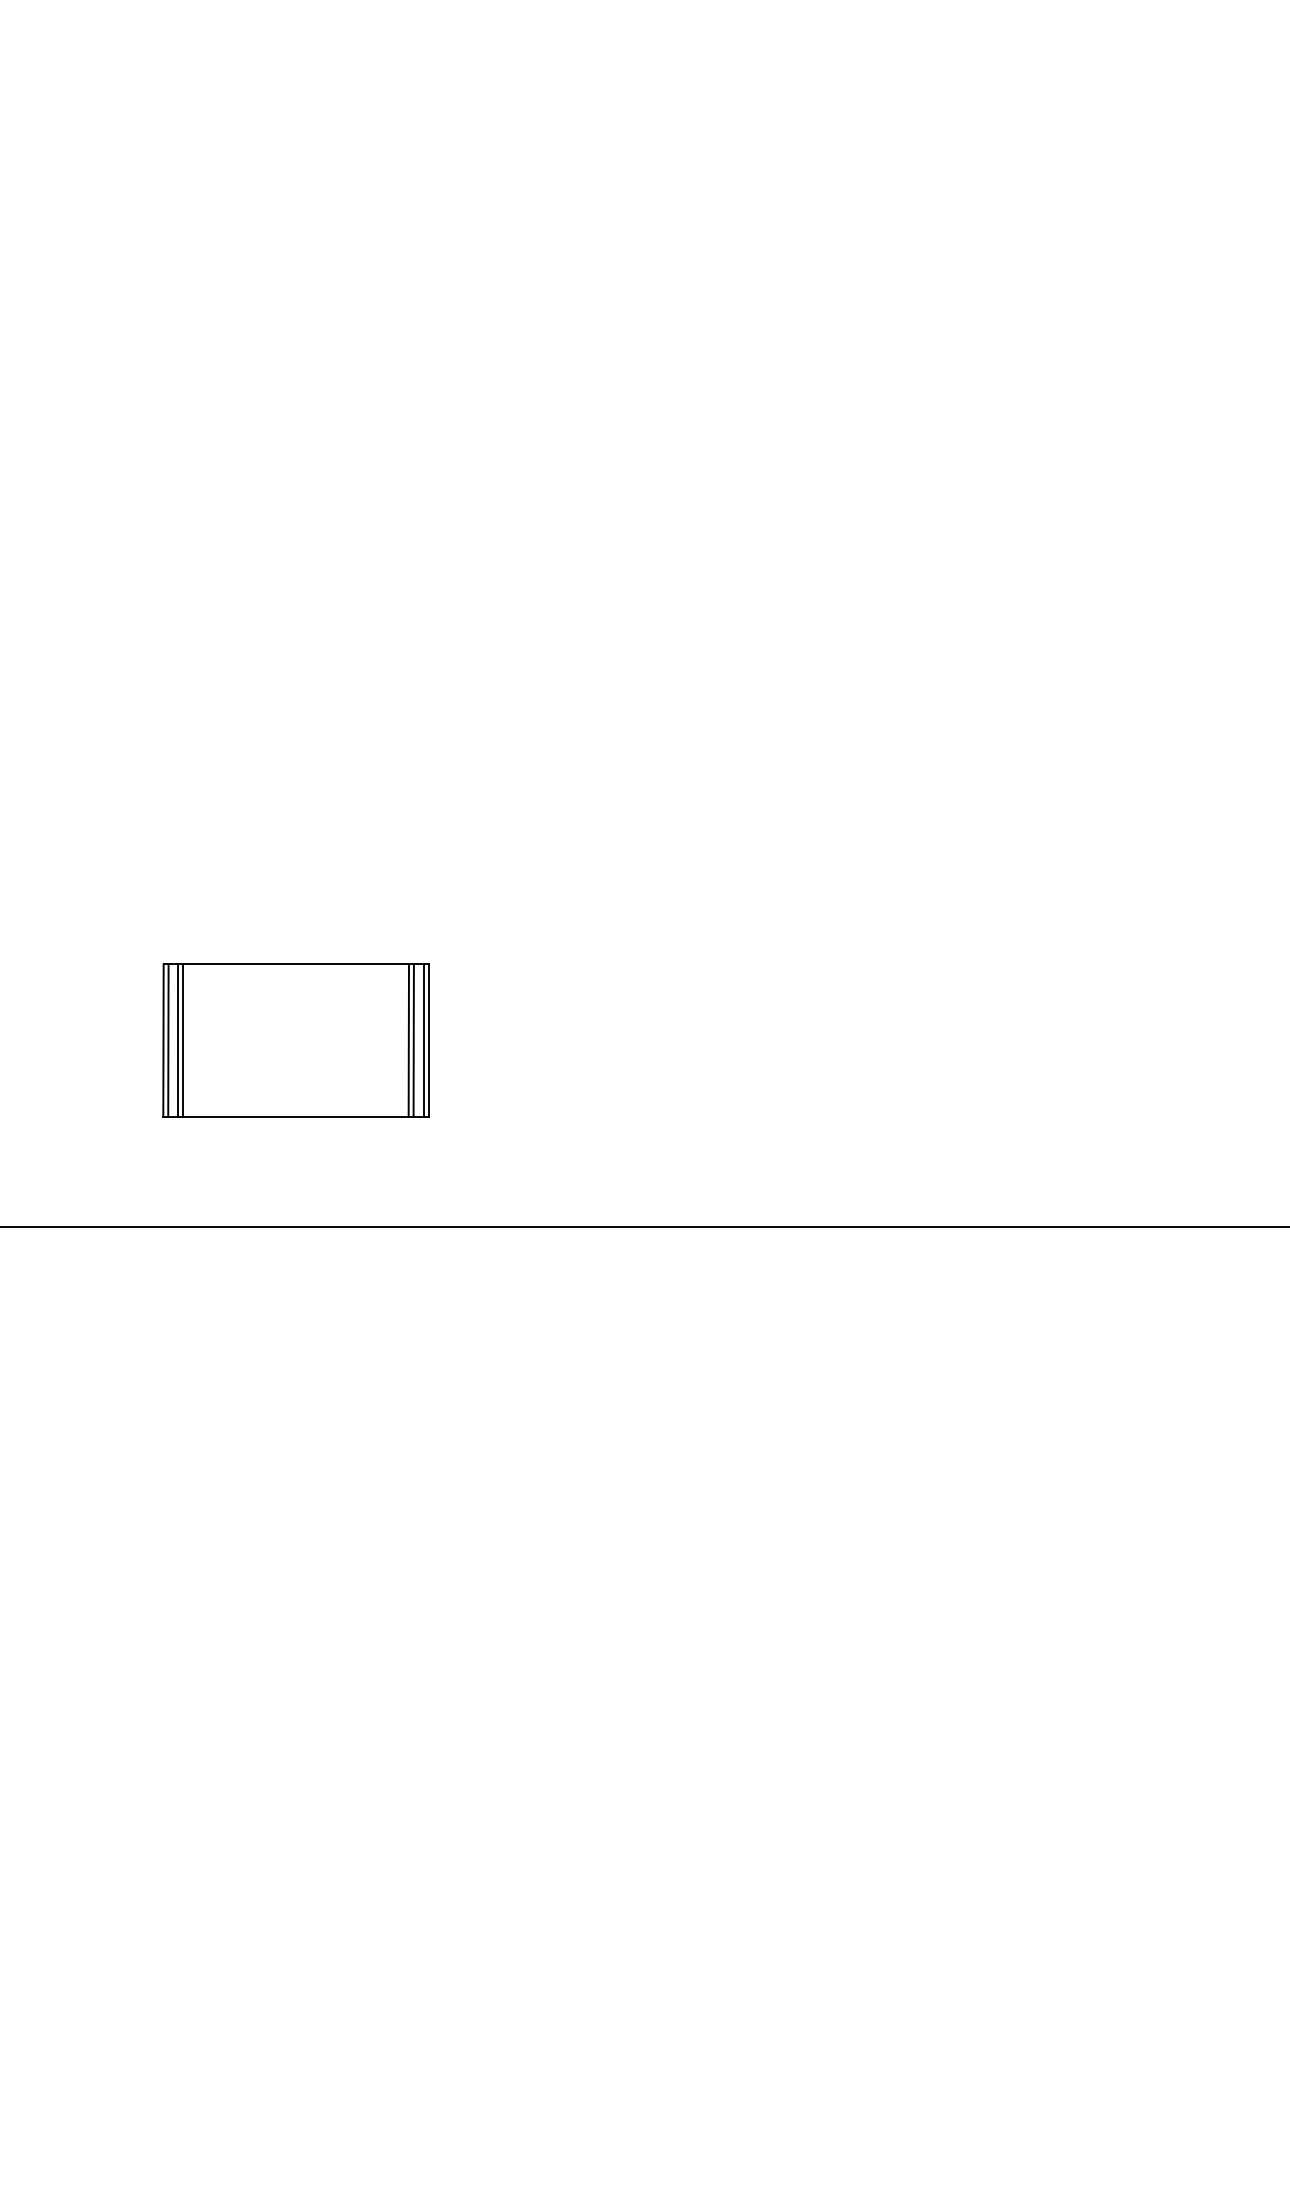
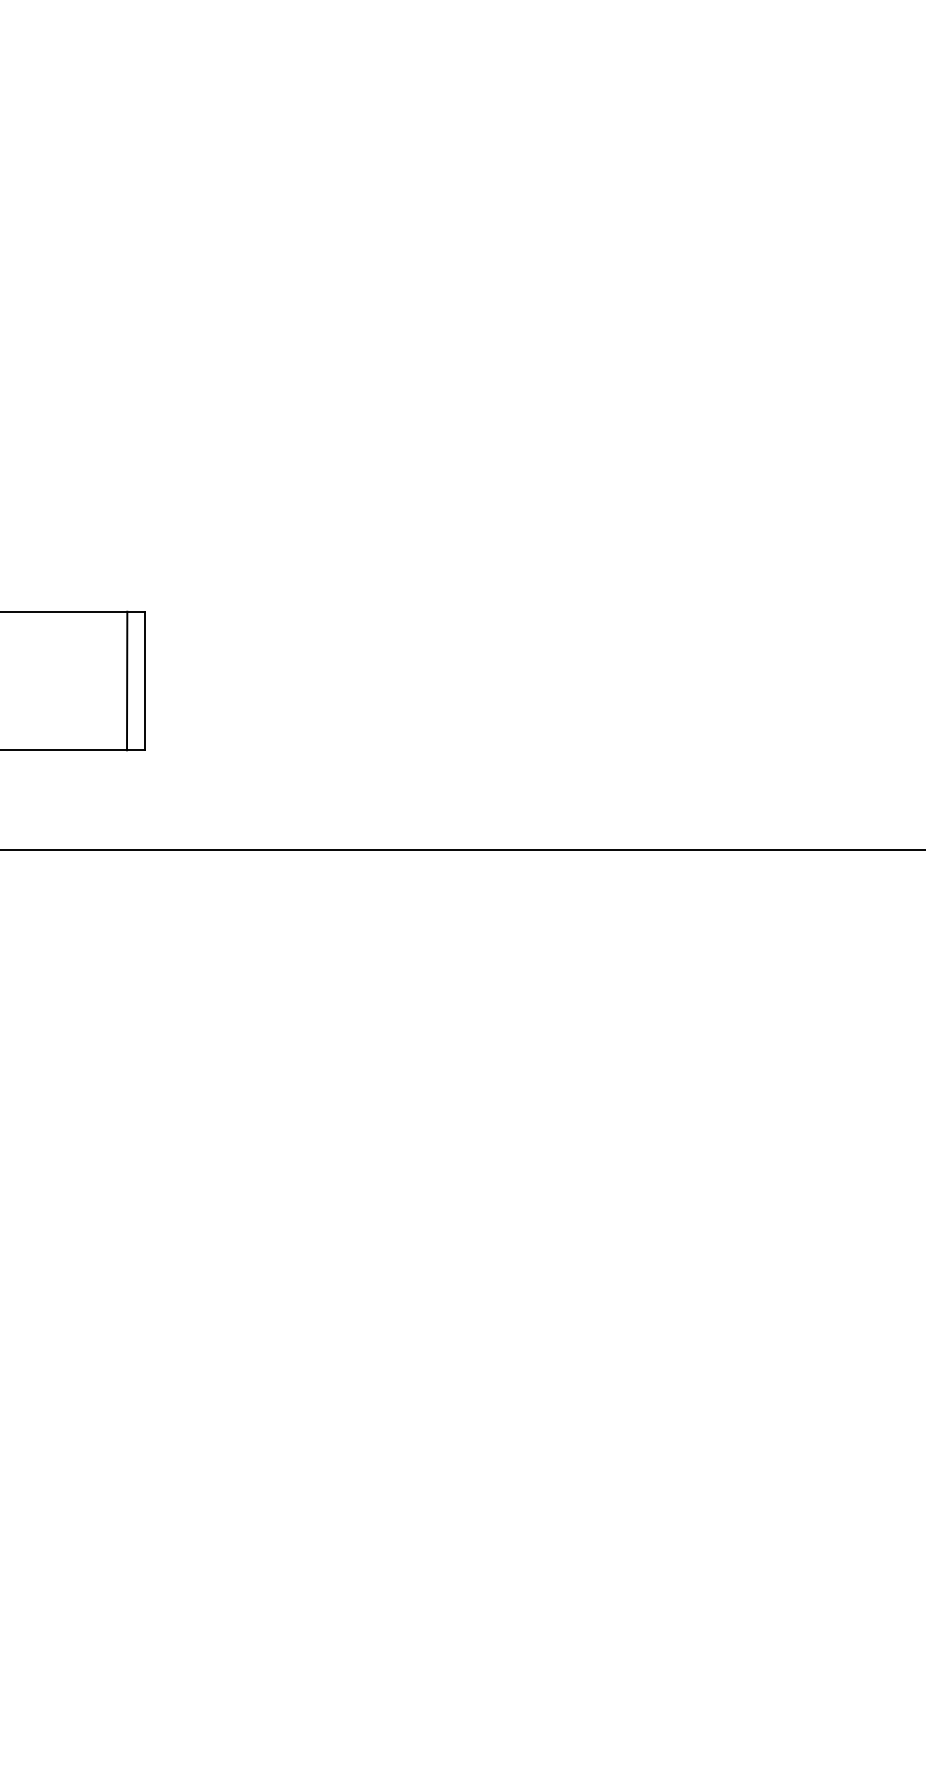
line: (413, 1040) -> (131, 681), removed
line: (423, 1040) -> (140, 681), removed

